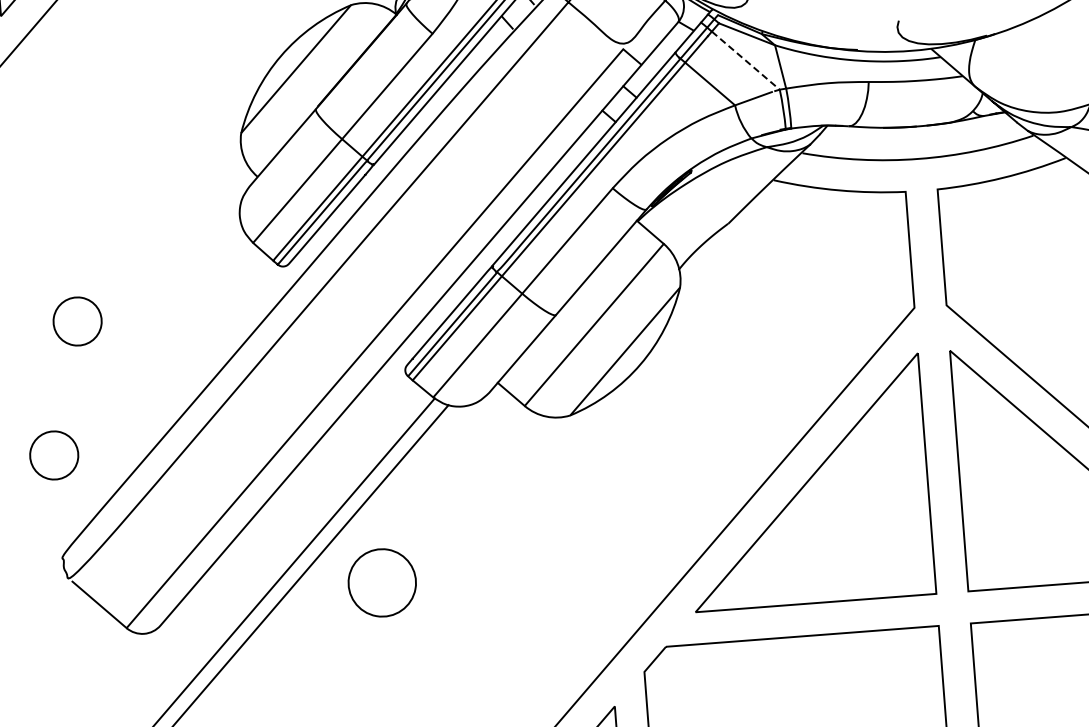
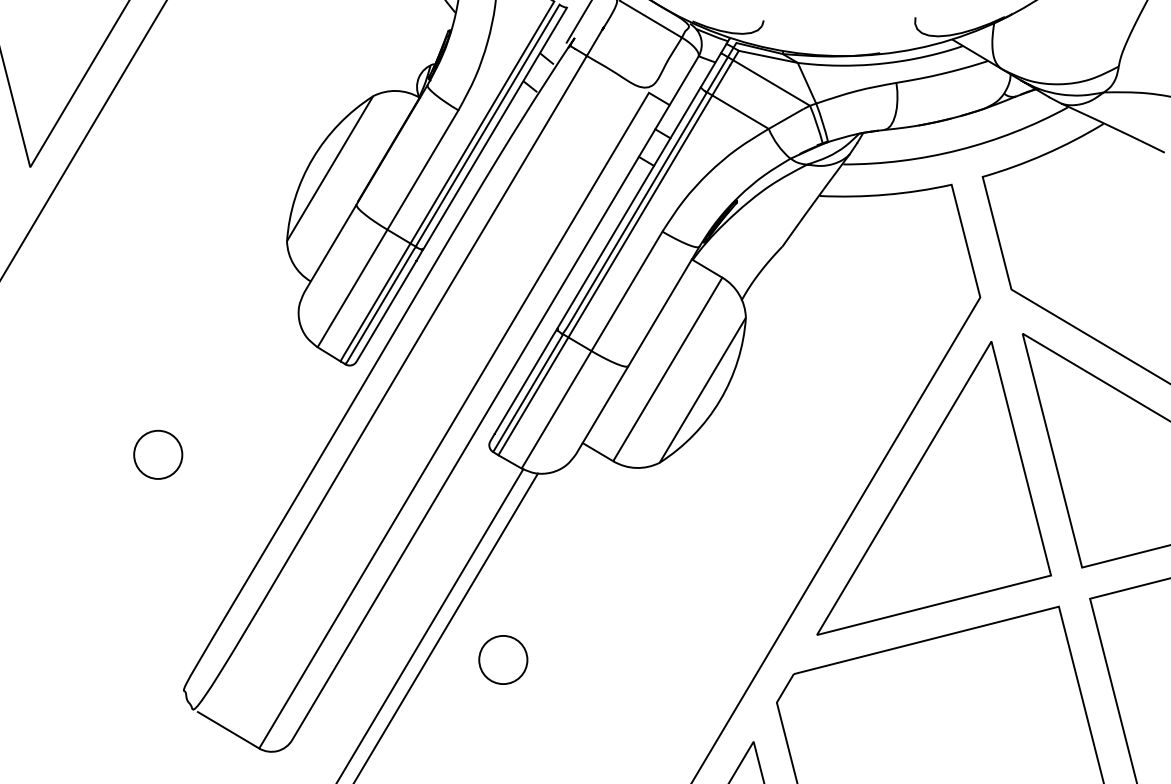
line: (749, 63) -> (775, 85), dashed -> solid
circle: (54, 455) -> (158, 590), removed
circle: (382, 582) -> (503, 659), size x0.71

